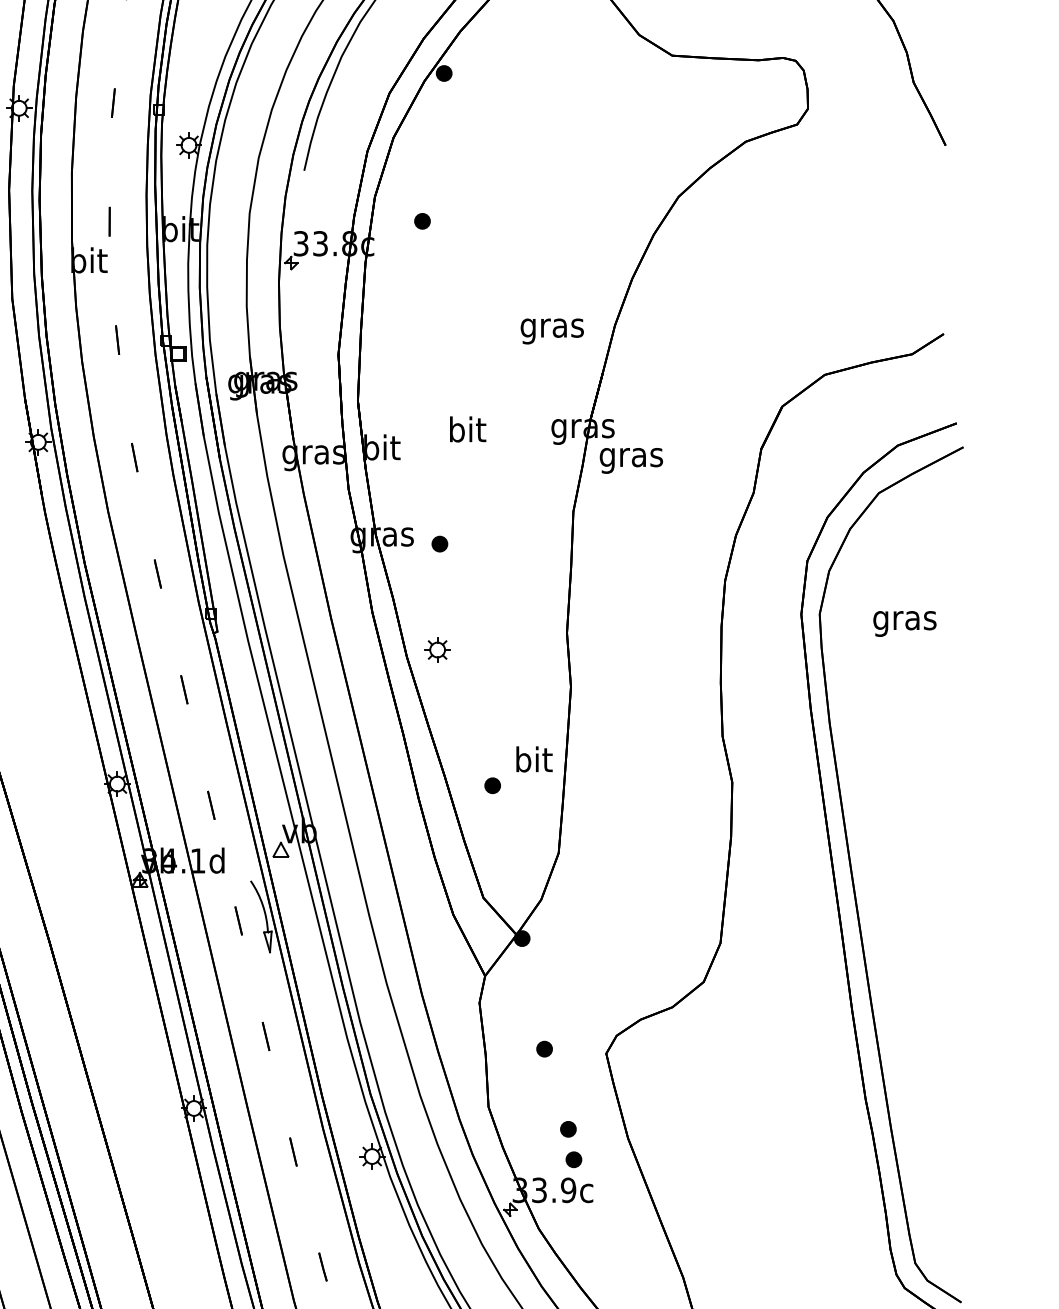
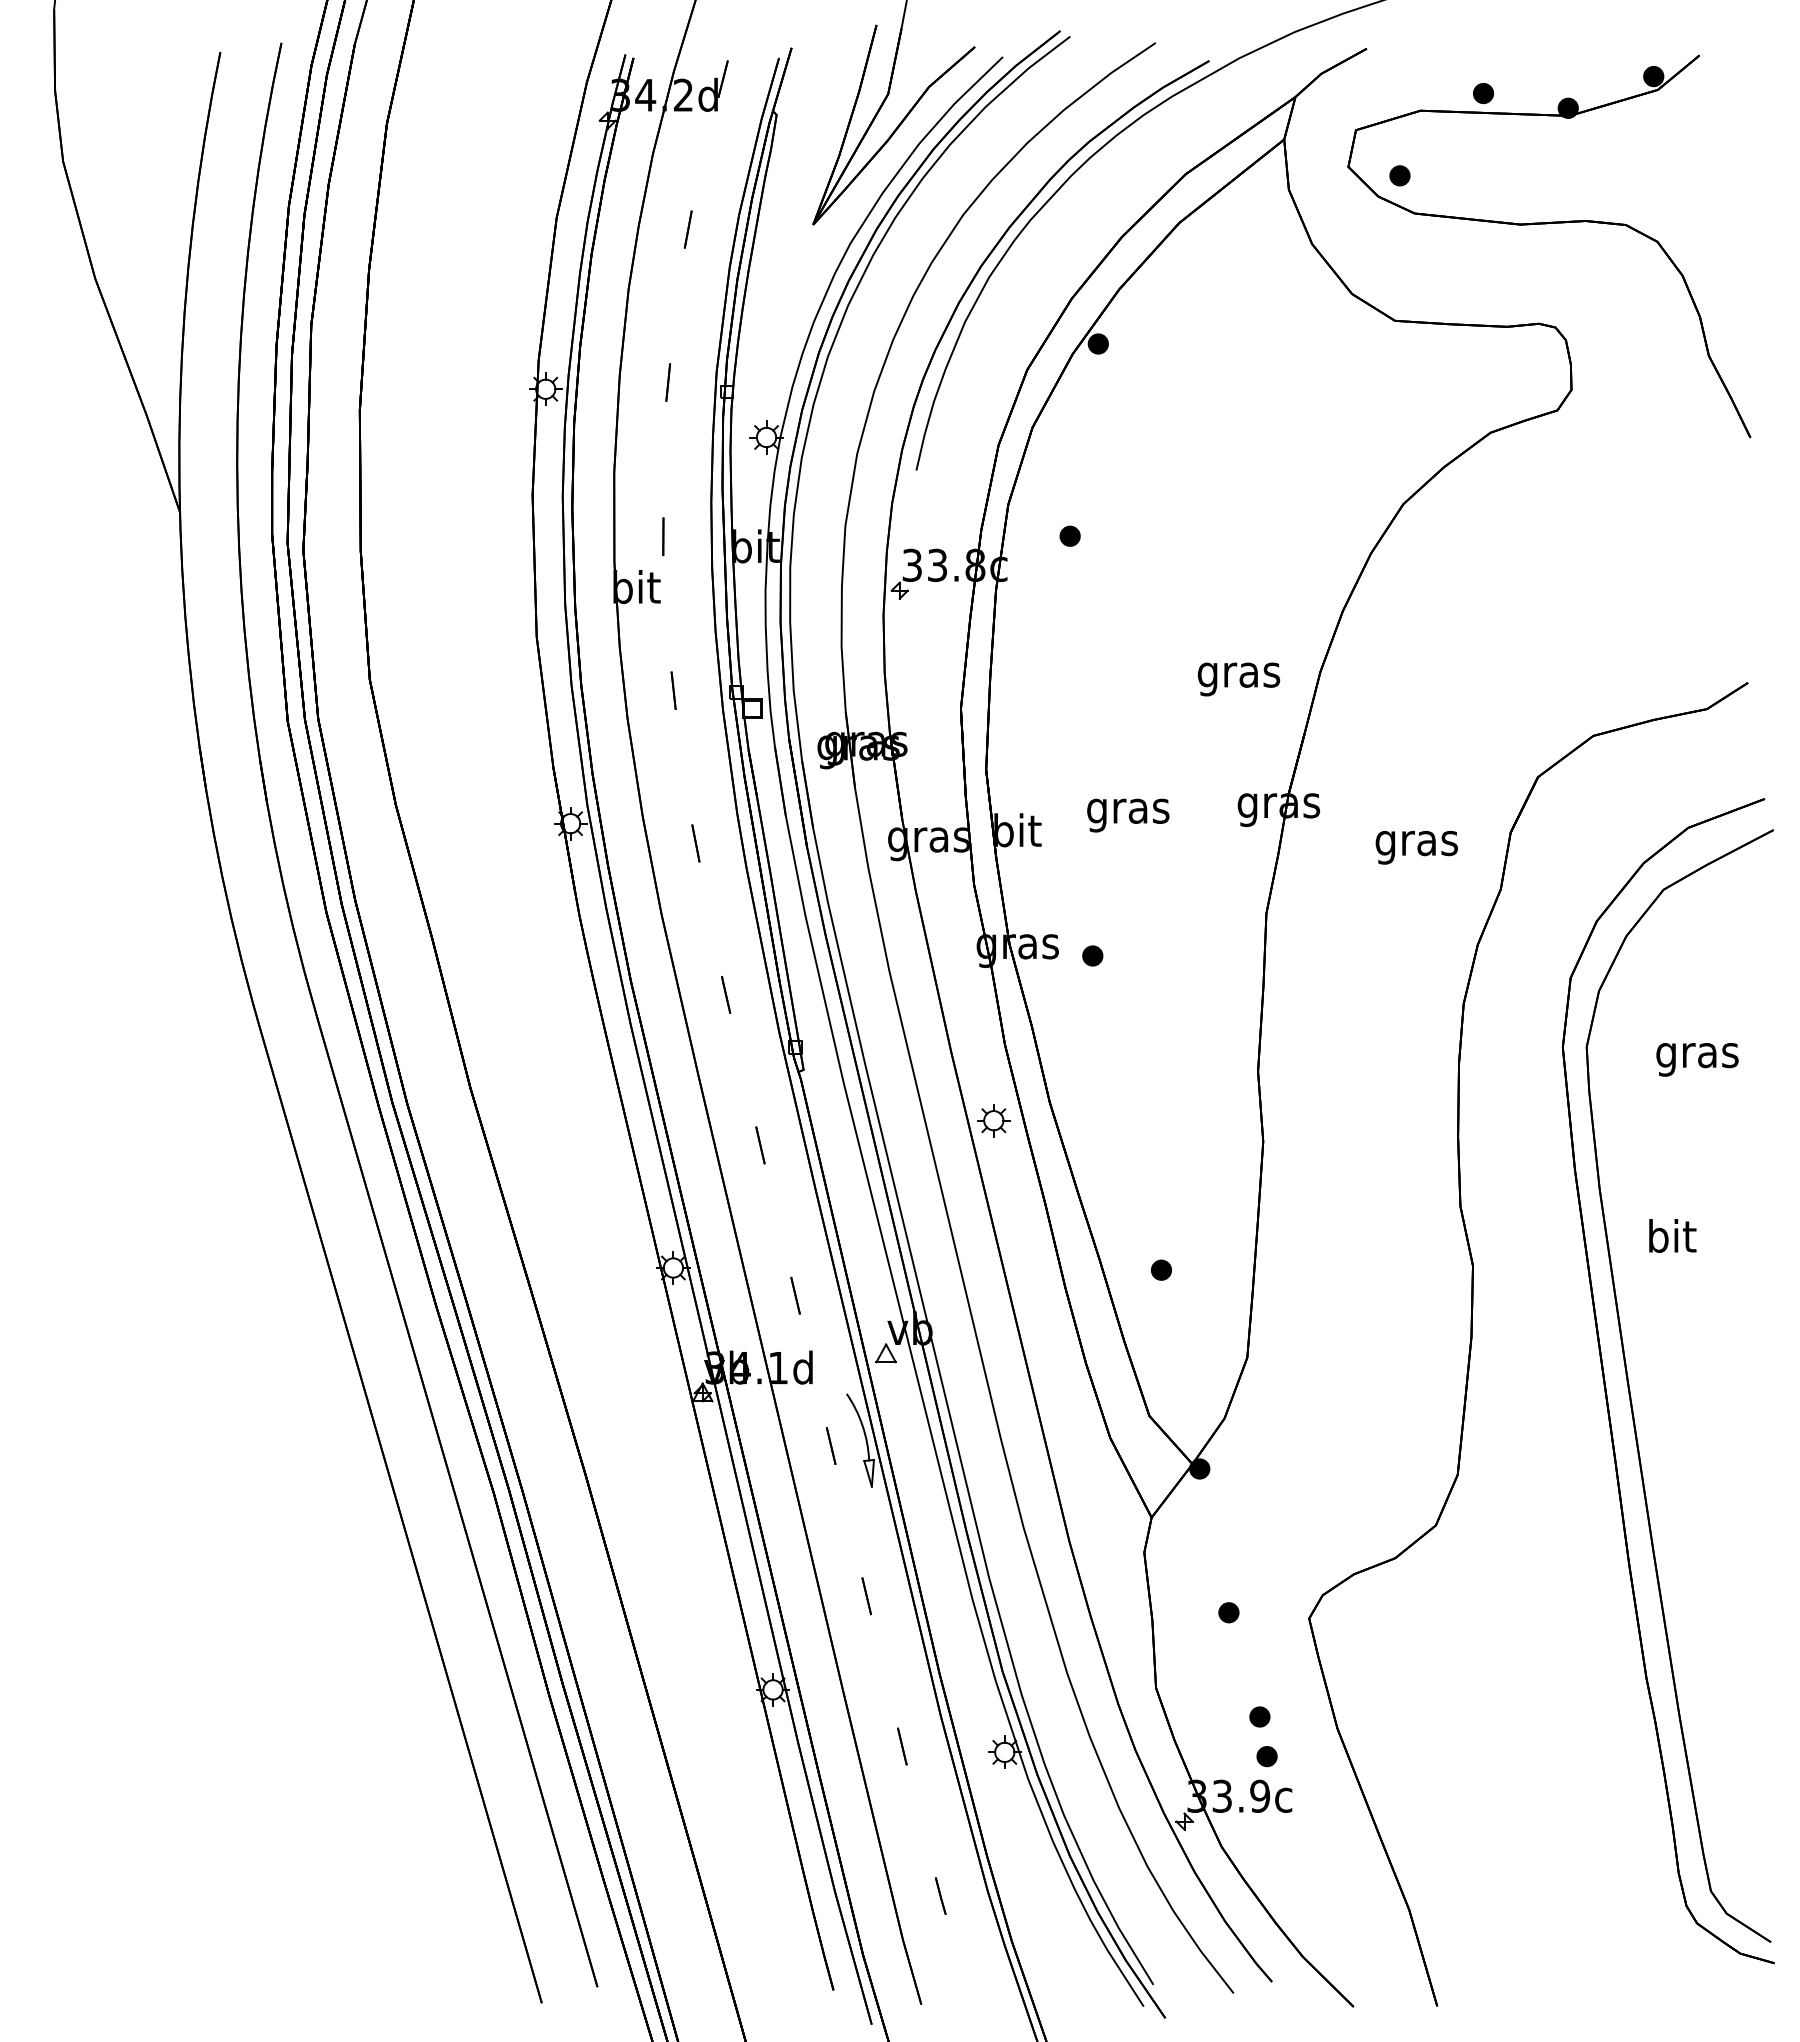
text: (467, 432) -> (1128, 810), bit -> gras
text: (631, 460) -> (1416, 847), moved
part: (437, 649) -> (993, 1120), moved
text: (534, 759) -> (1672, 1235), moved

